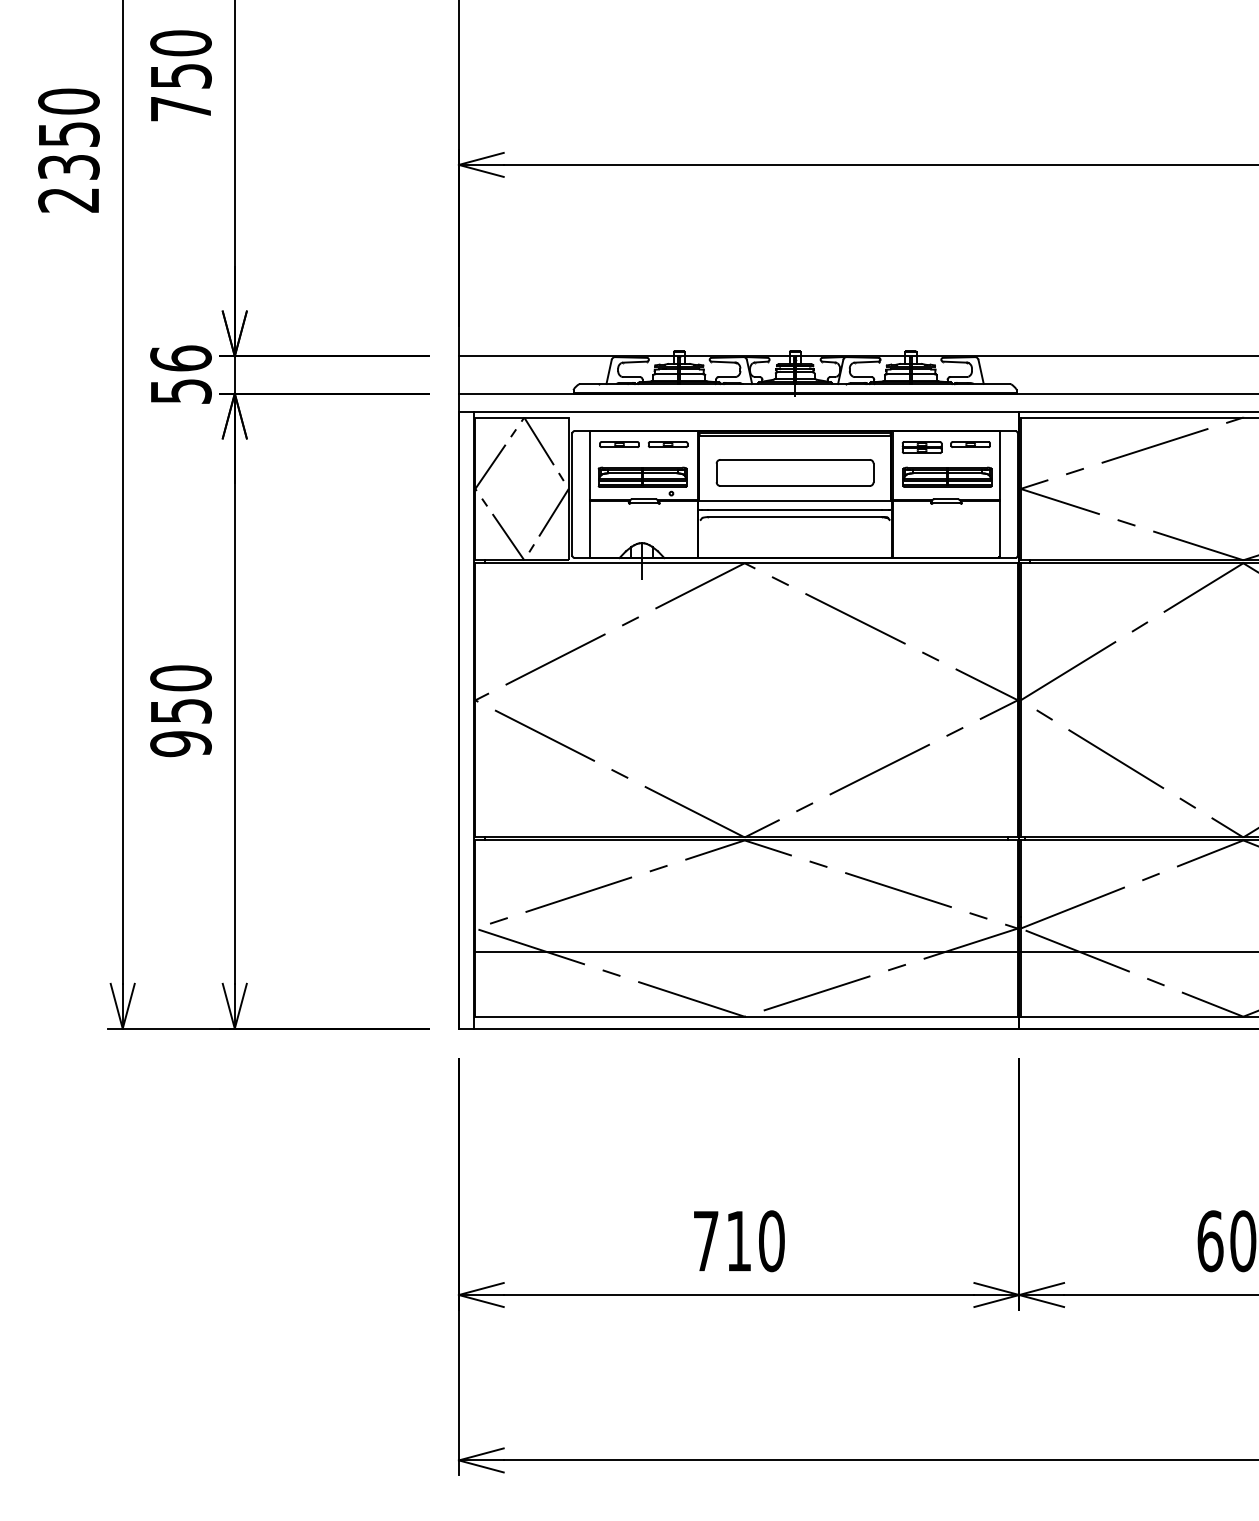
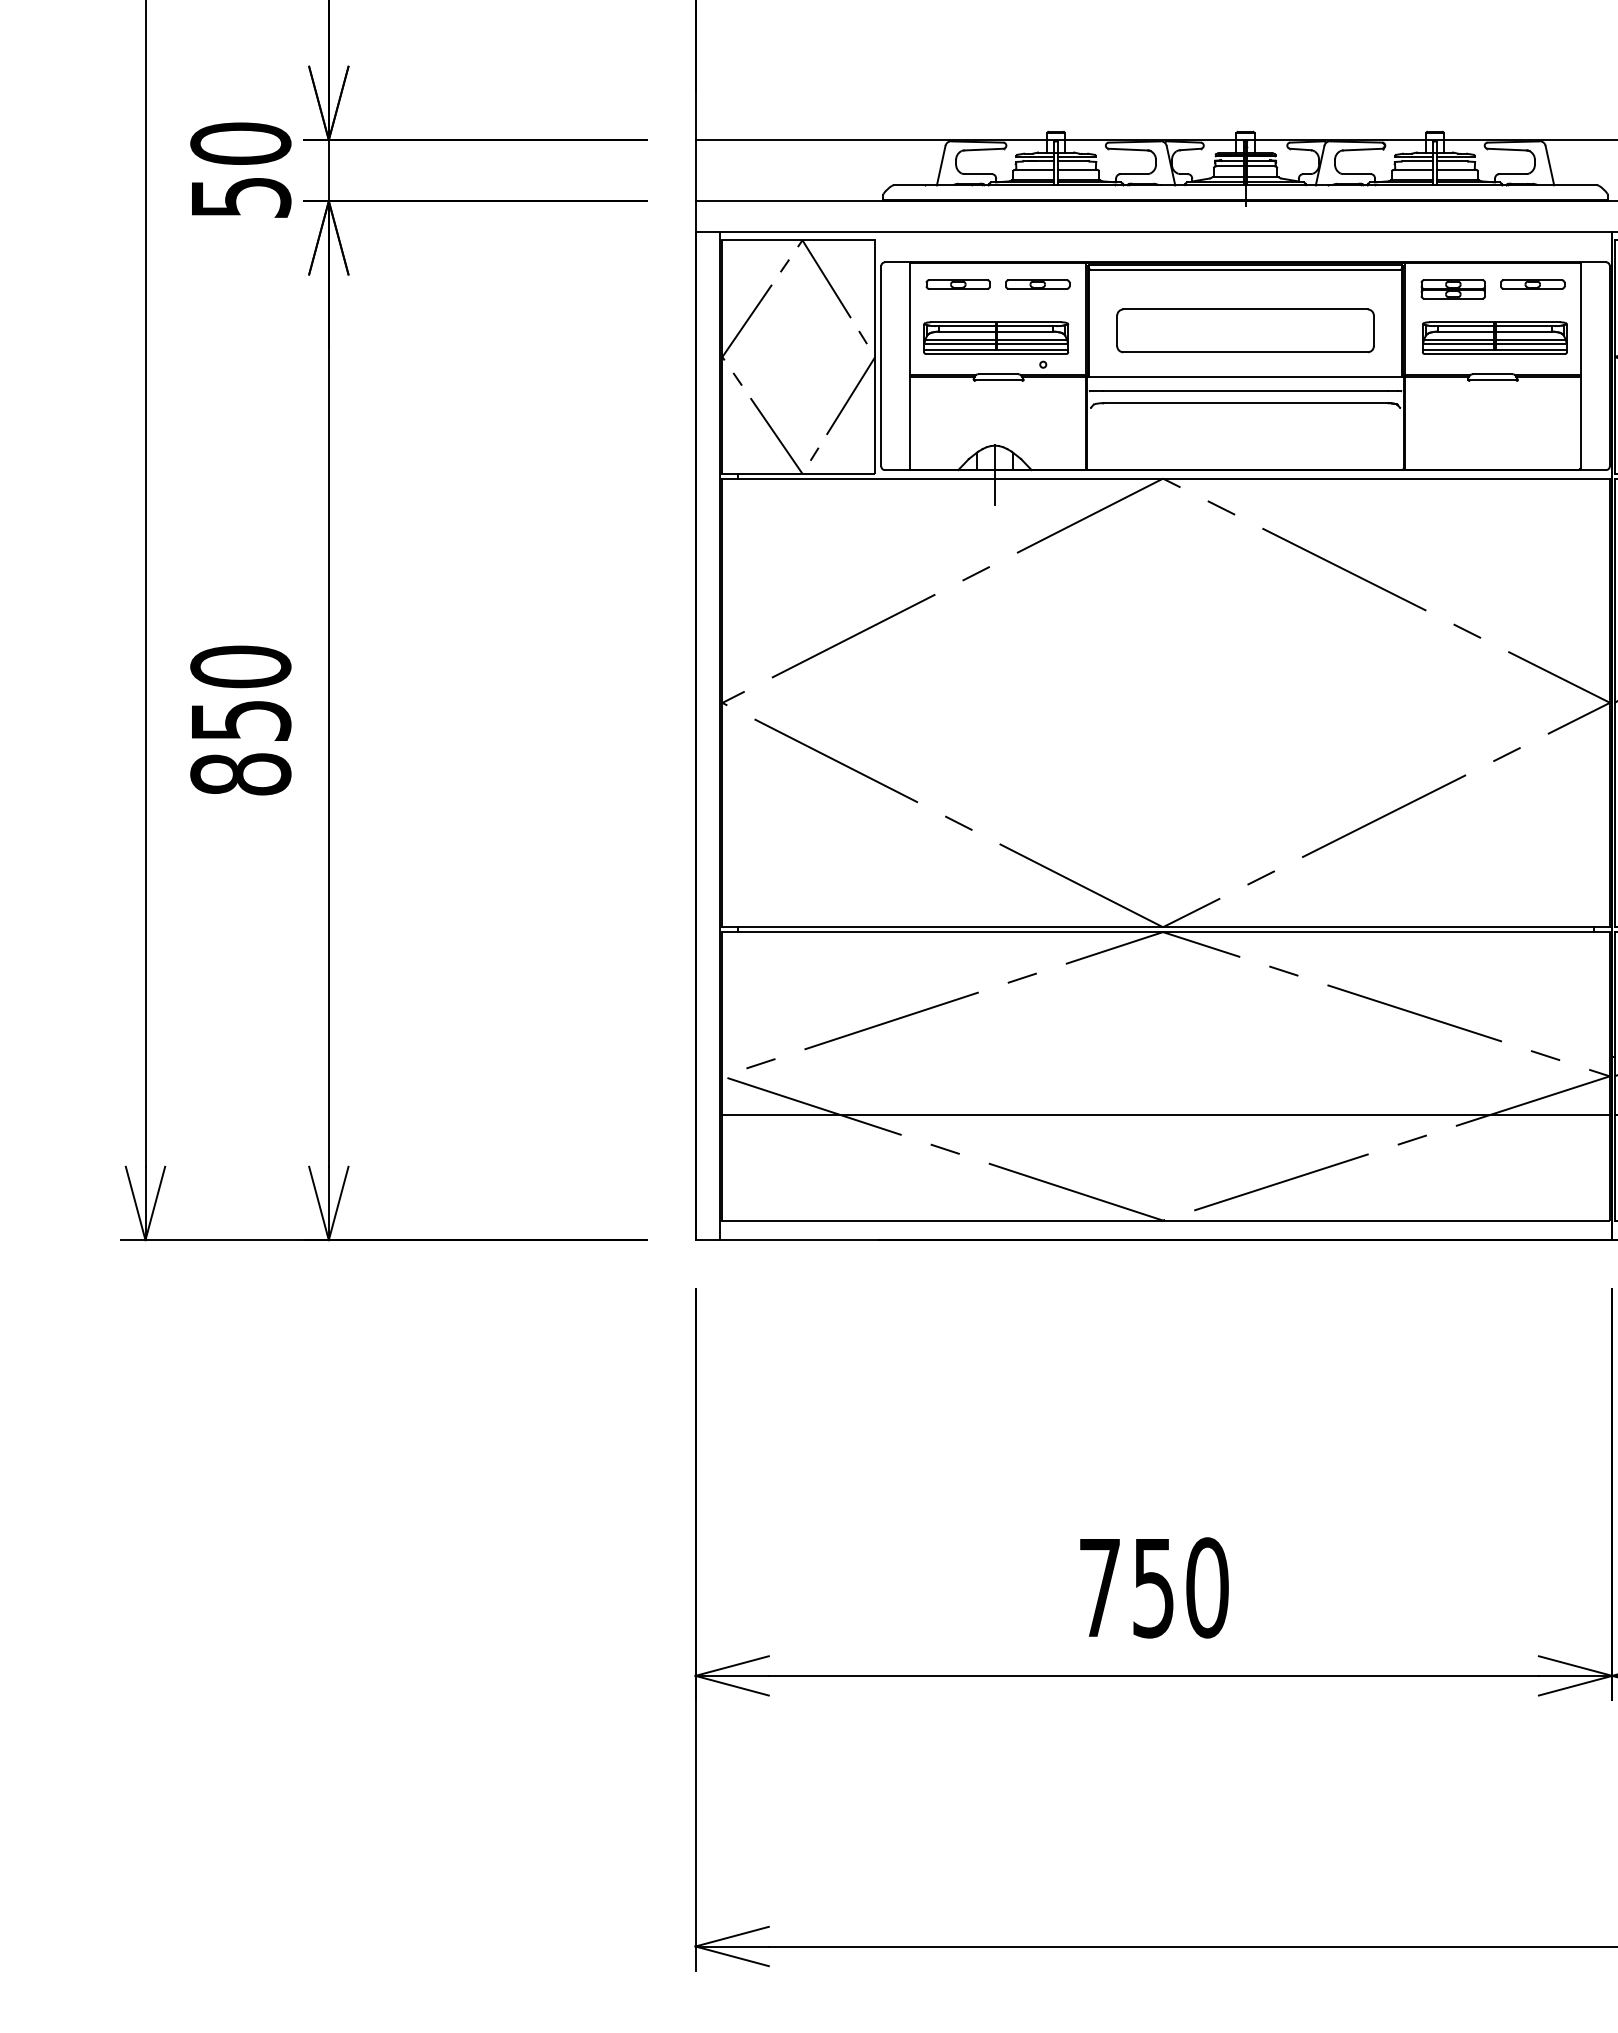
text: (180, 358) -> (239, 143), 56 -> 50
text: (180, 744) -> (239, 775), 950 -> 850
text: (738, 1241) -> (1152, 1588), 710 -> 750

